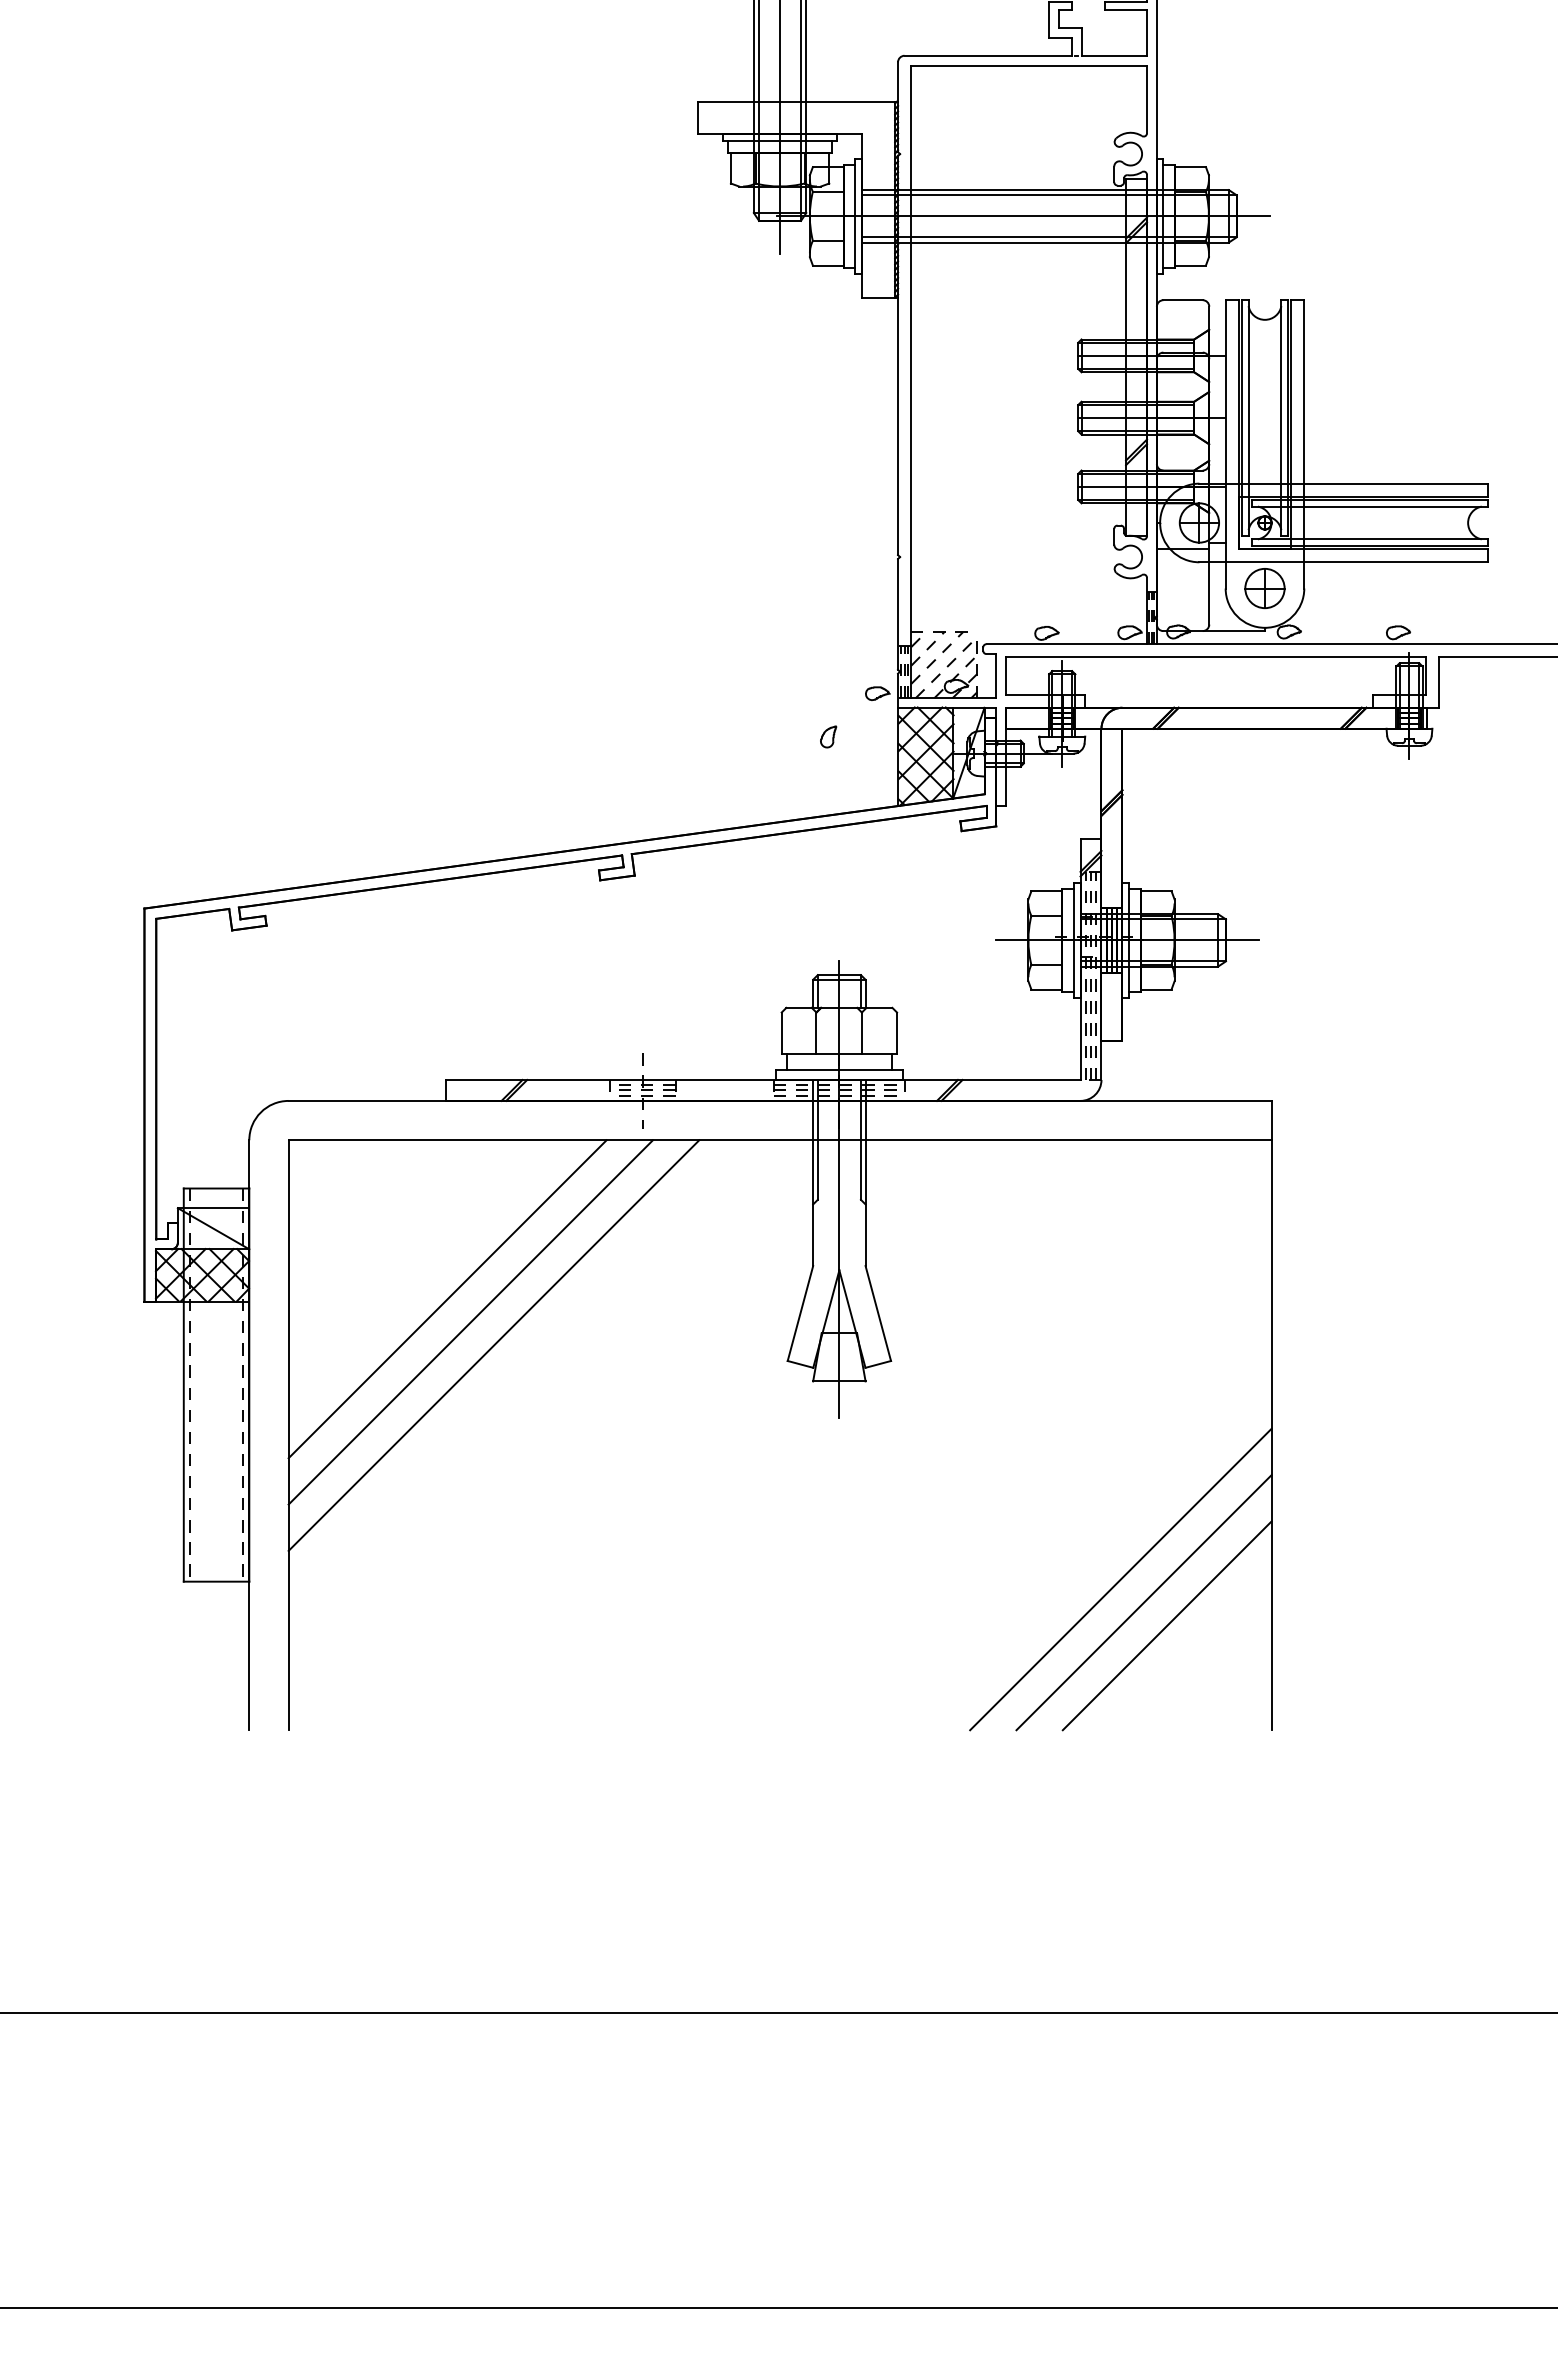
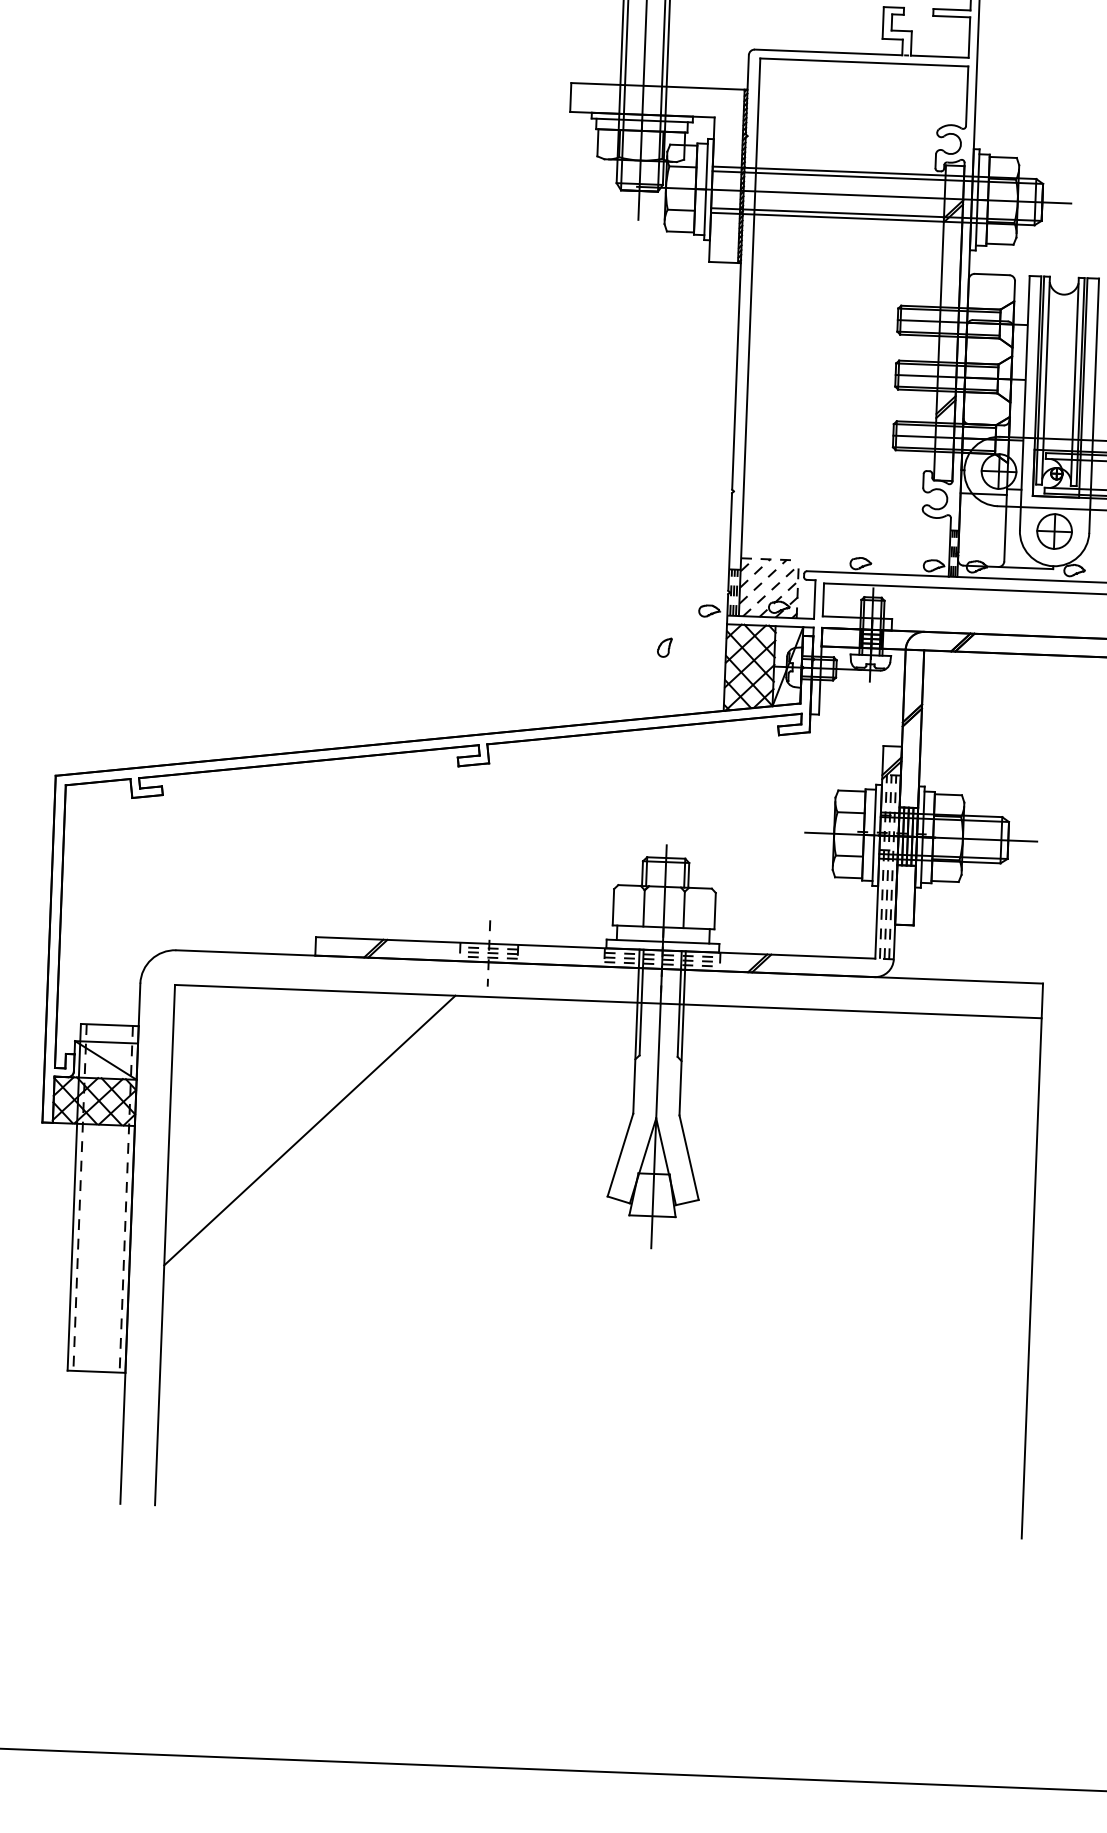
line: (470, 1322) -> (329, 1151), removed
line: (493, 1345) -> (348, 1172), removed
line: (1120, 1579) -> (893, 1400), removed
line: (1143, 1602) -> (913, 1421), removed
line: (1166, 1625) -> (932, 1442), removed

